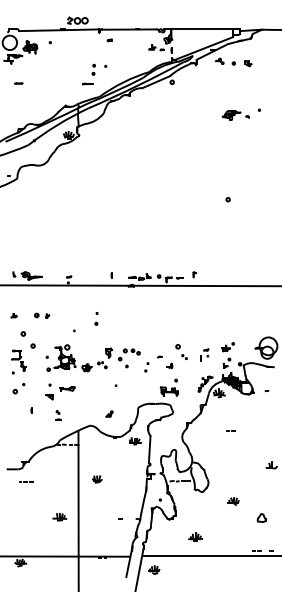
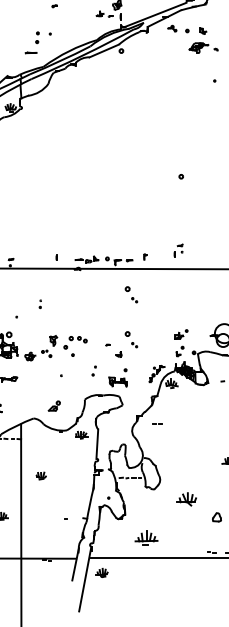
part: (235, 115) -> (203, 48), moved
part: (181, 310) -> (131, 295), added
part: (96, 318) -> (40, 303), size x0.6
part: (204, 354) -> (178, 250), moved
part: (146, 367) -> (93, 371), moved
part: (109, 413) -> (54, 405), size x1.6
part: (230, 430) -> (157, 423), moved
part: (233, 501) -> (186, 499), size x1.6
part: (195, 536) -> (146, 537), size x1.6

